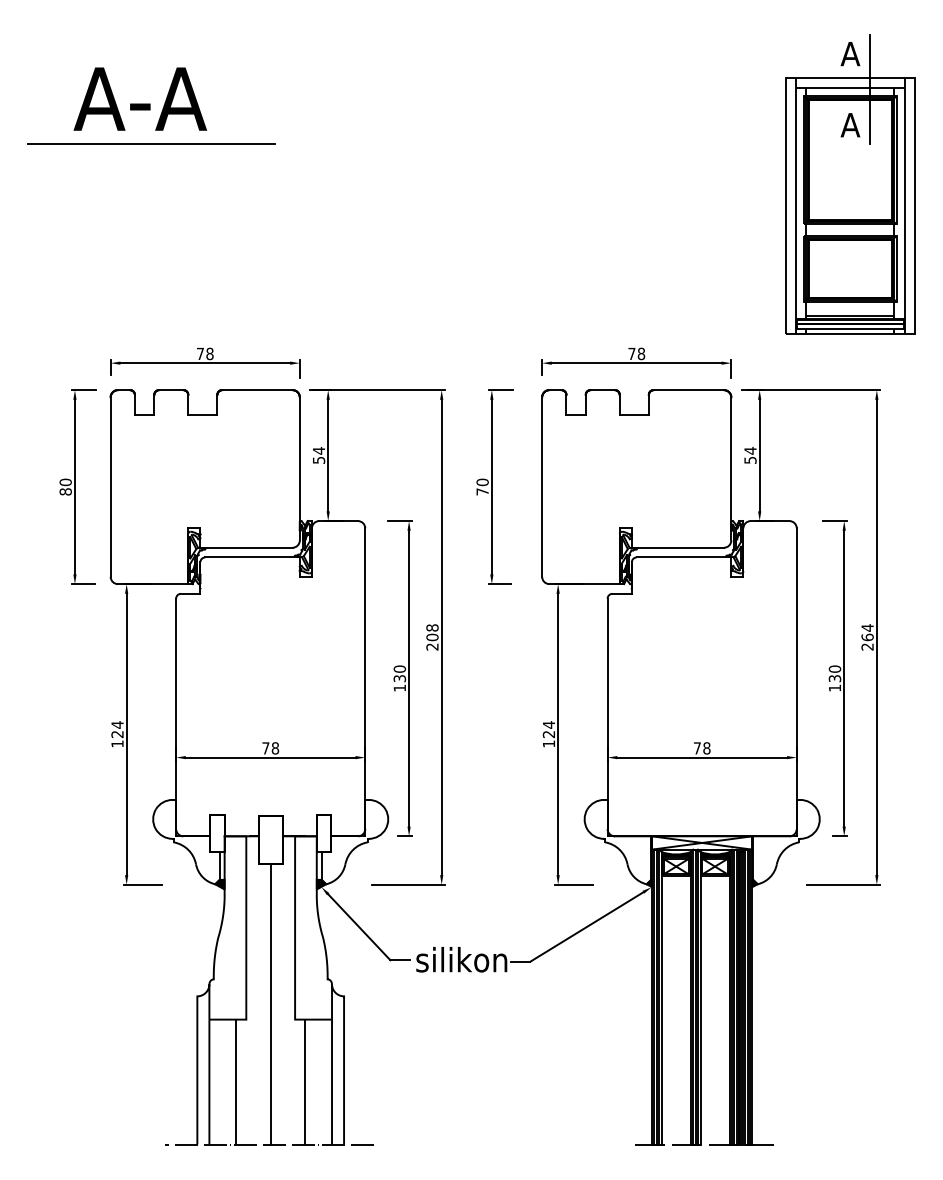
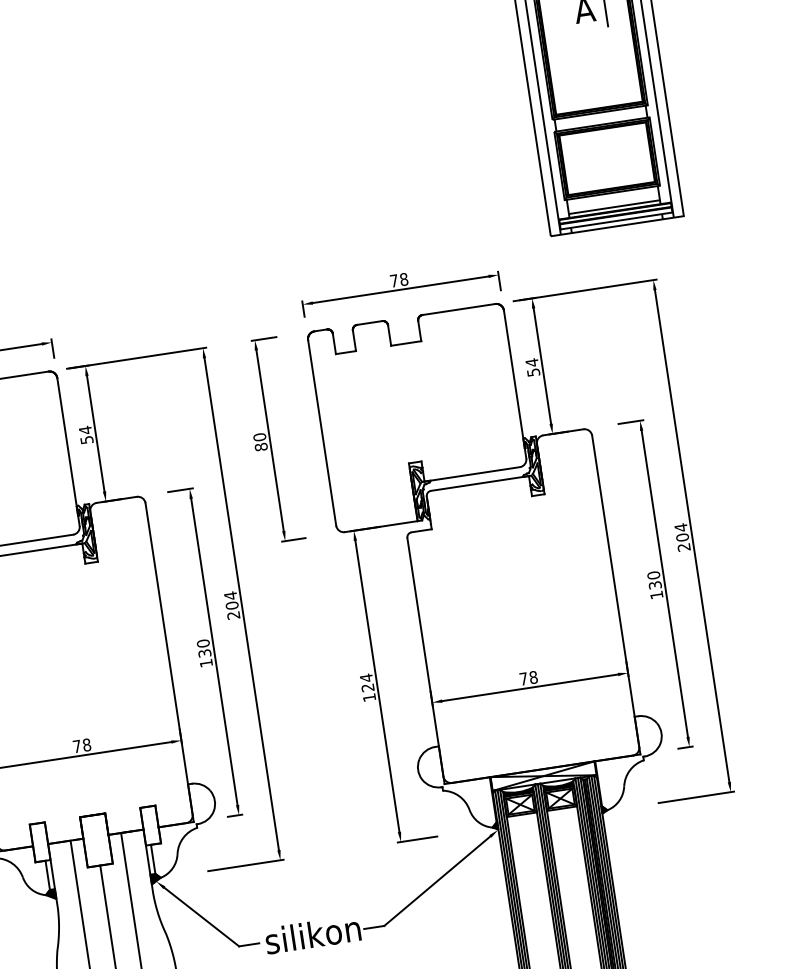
text: (482, 491) -> (261, 446), 70 -> 80
text: (432, 627) -> (230, 595), 208 -> 204
text: (867, 636) -> (682, 536), 264 -> 204

